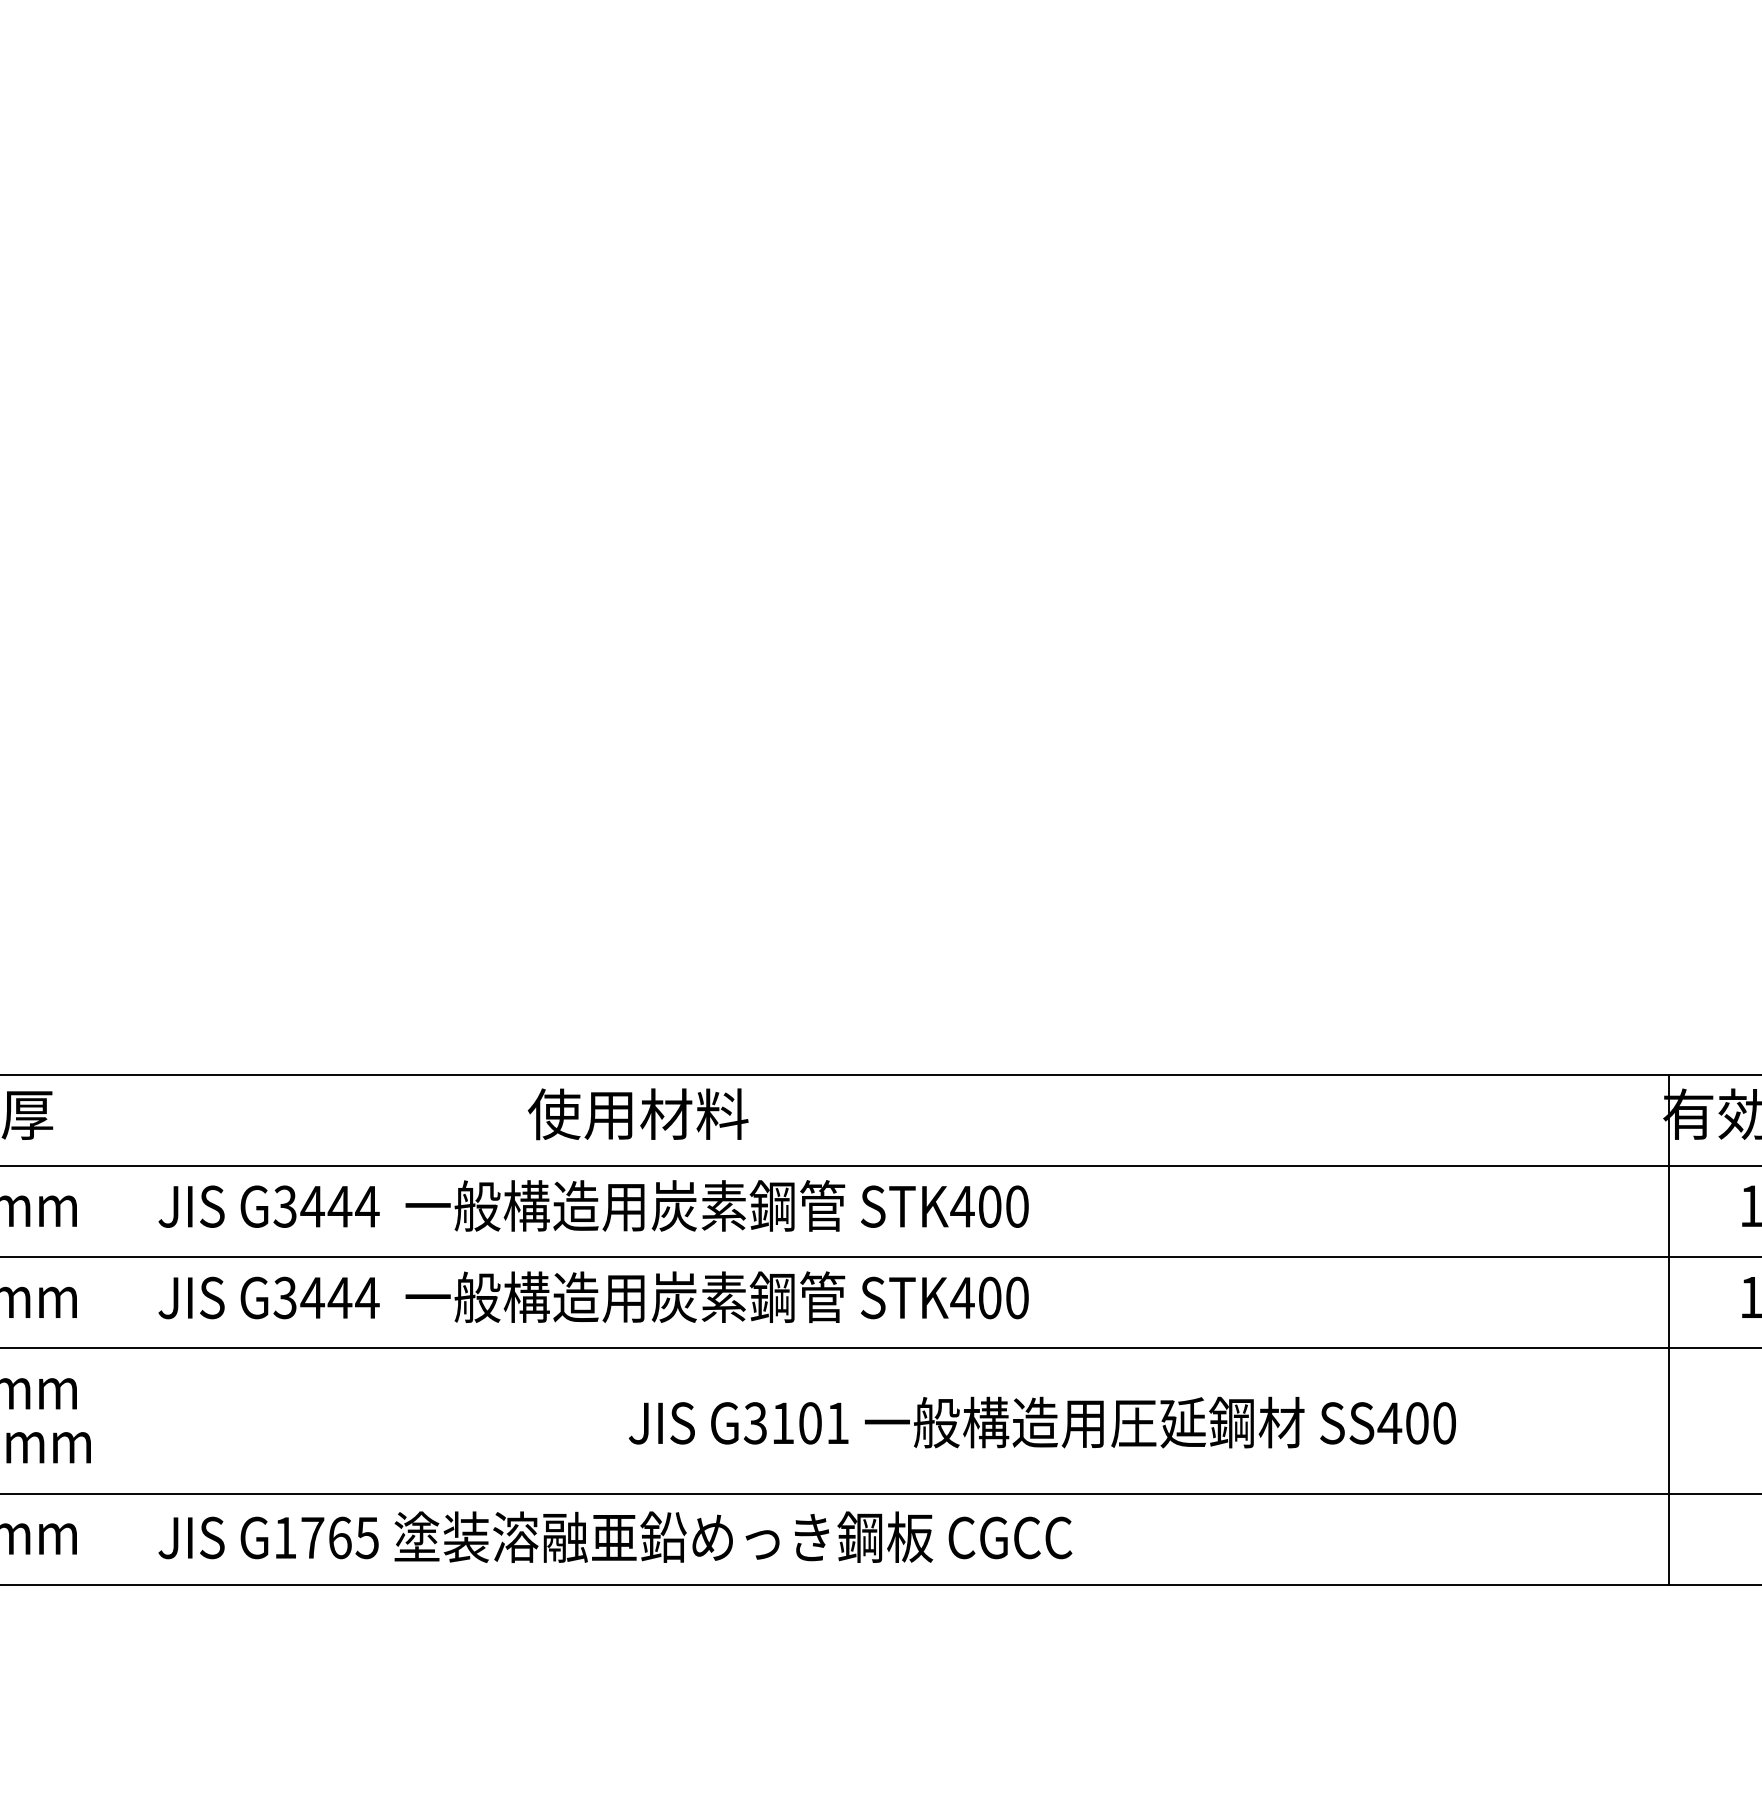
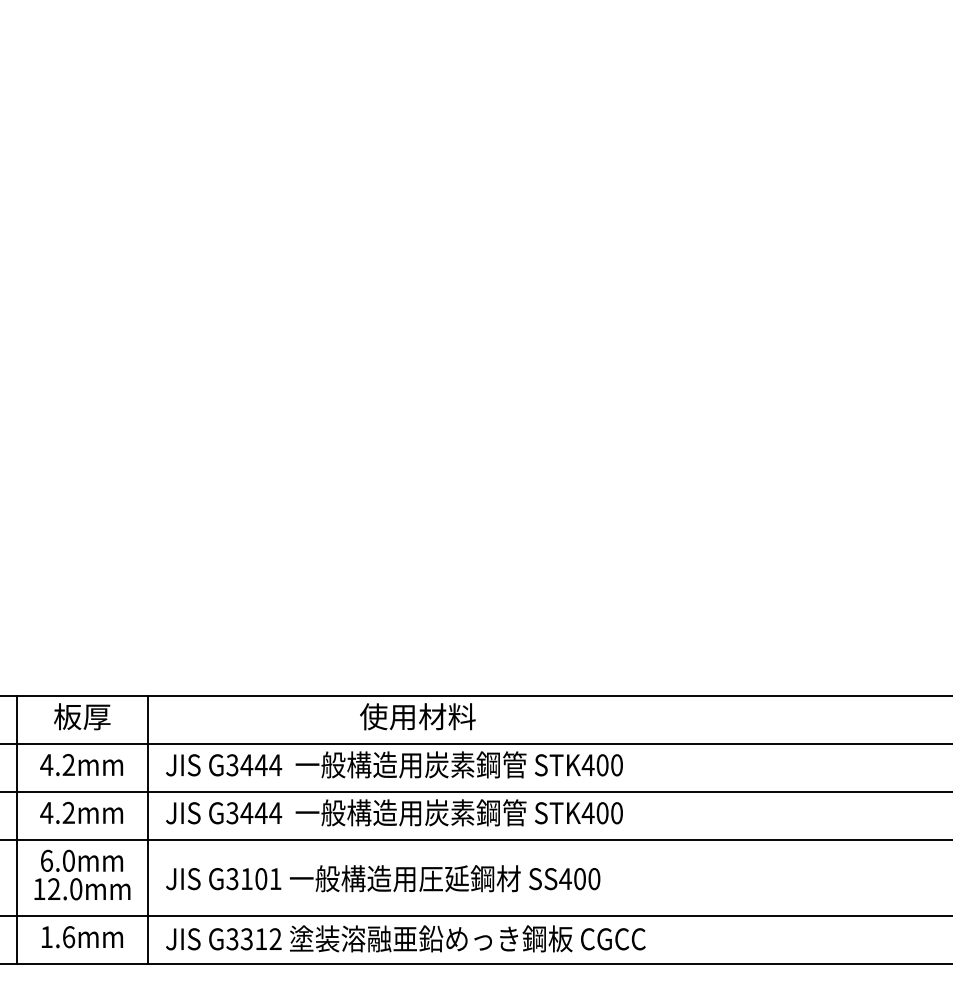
line: (125, 1328) -> (148, 829), added
text: (1043, 1422) -> (383, 878), moved
text: (325, 1538) -> (253, 939), G1765 -> G3312

